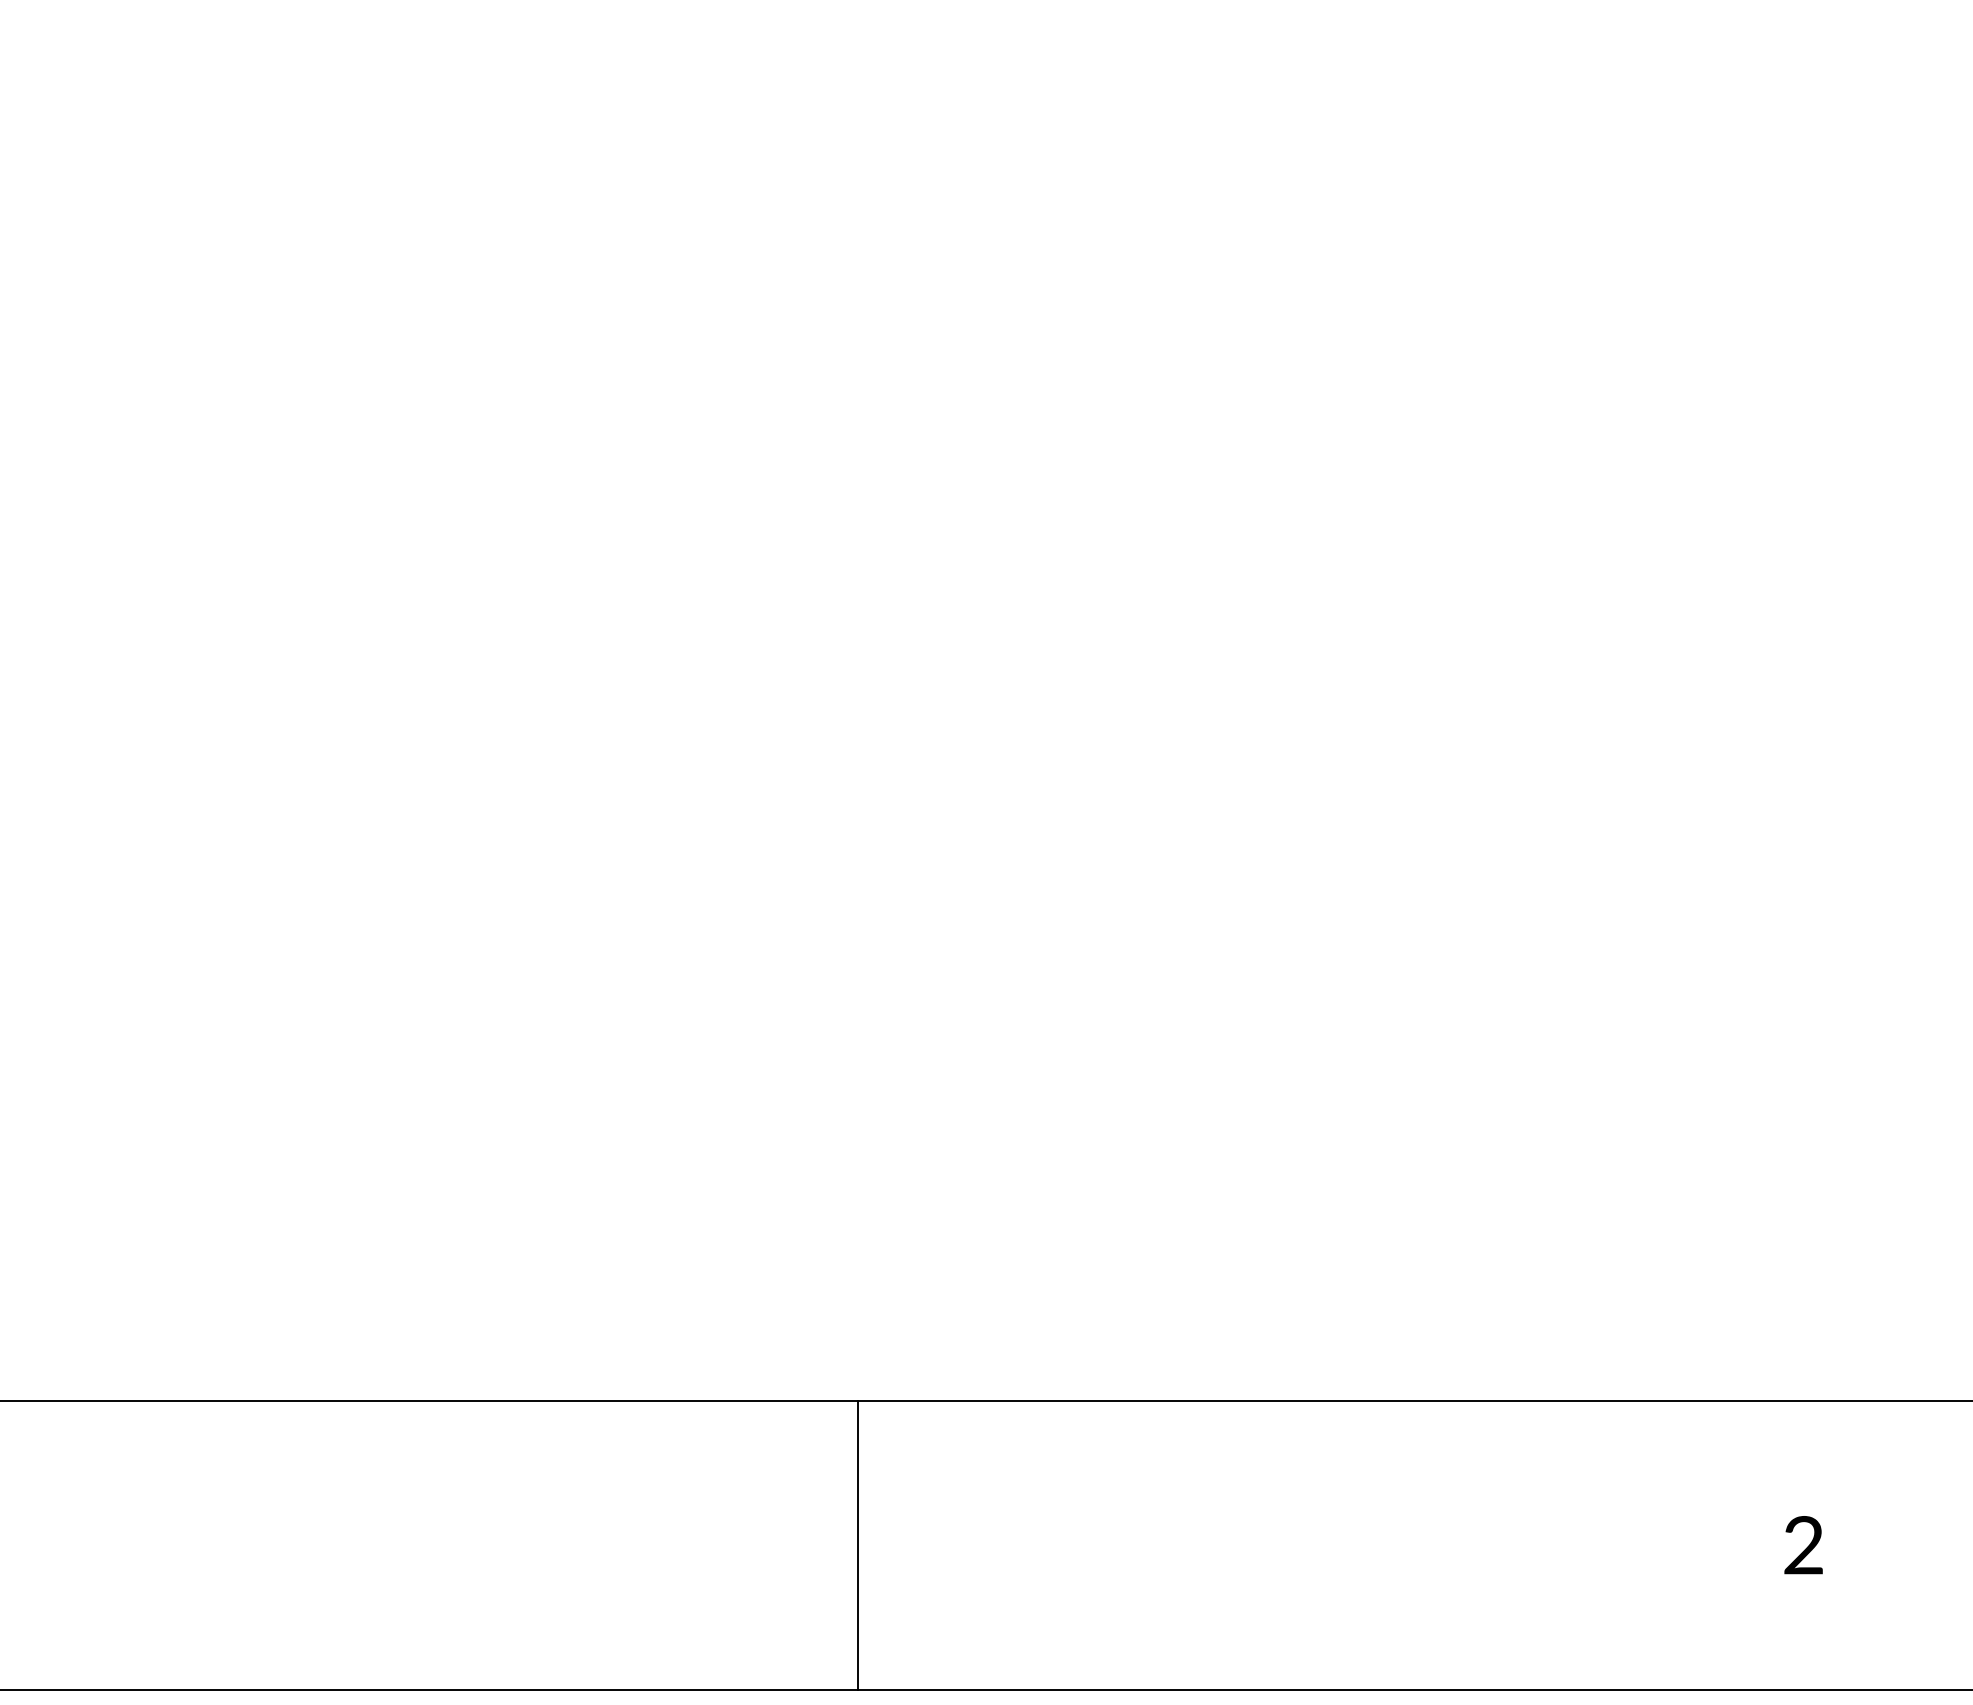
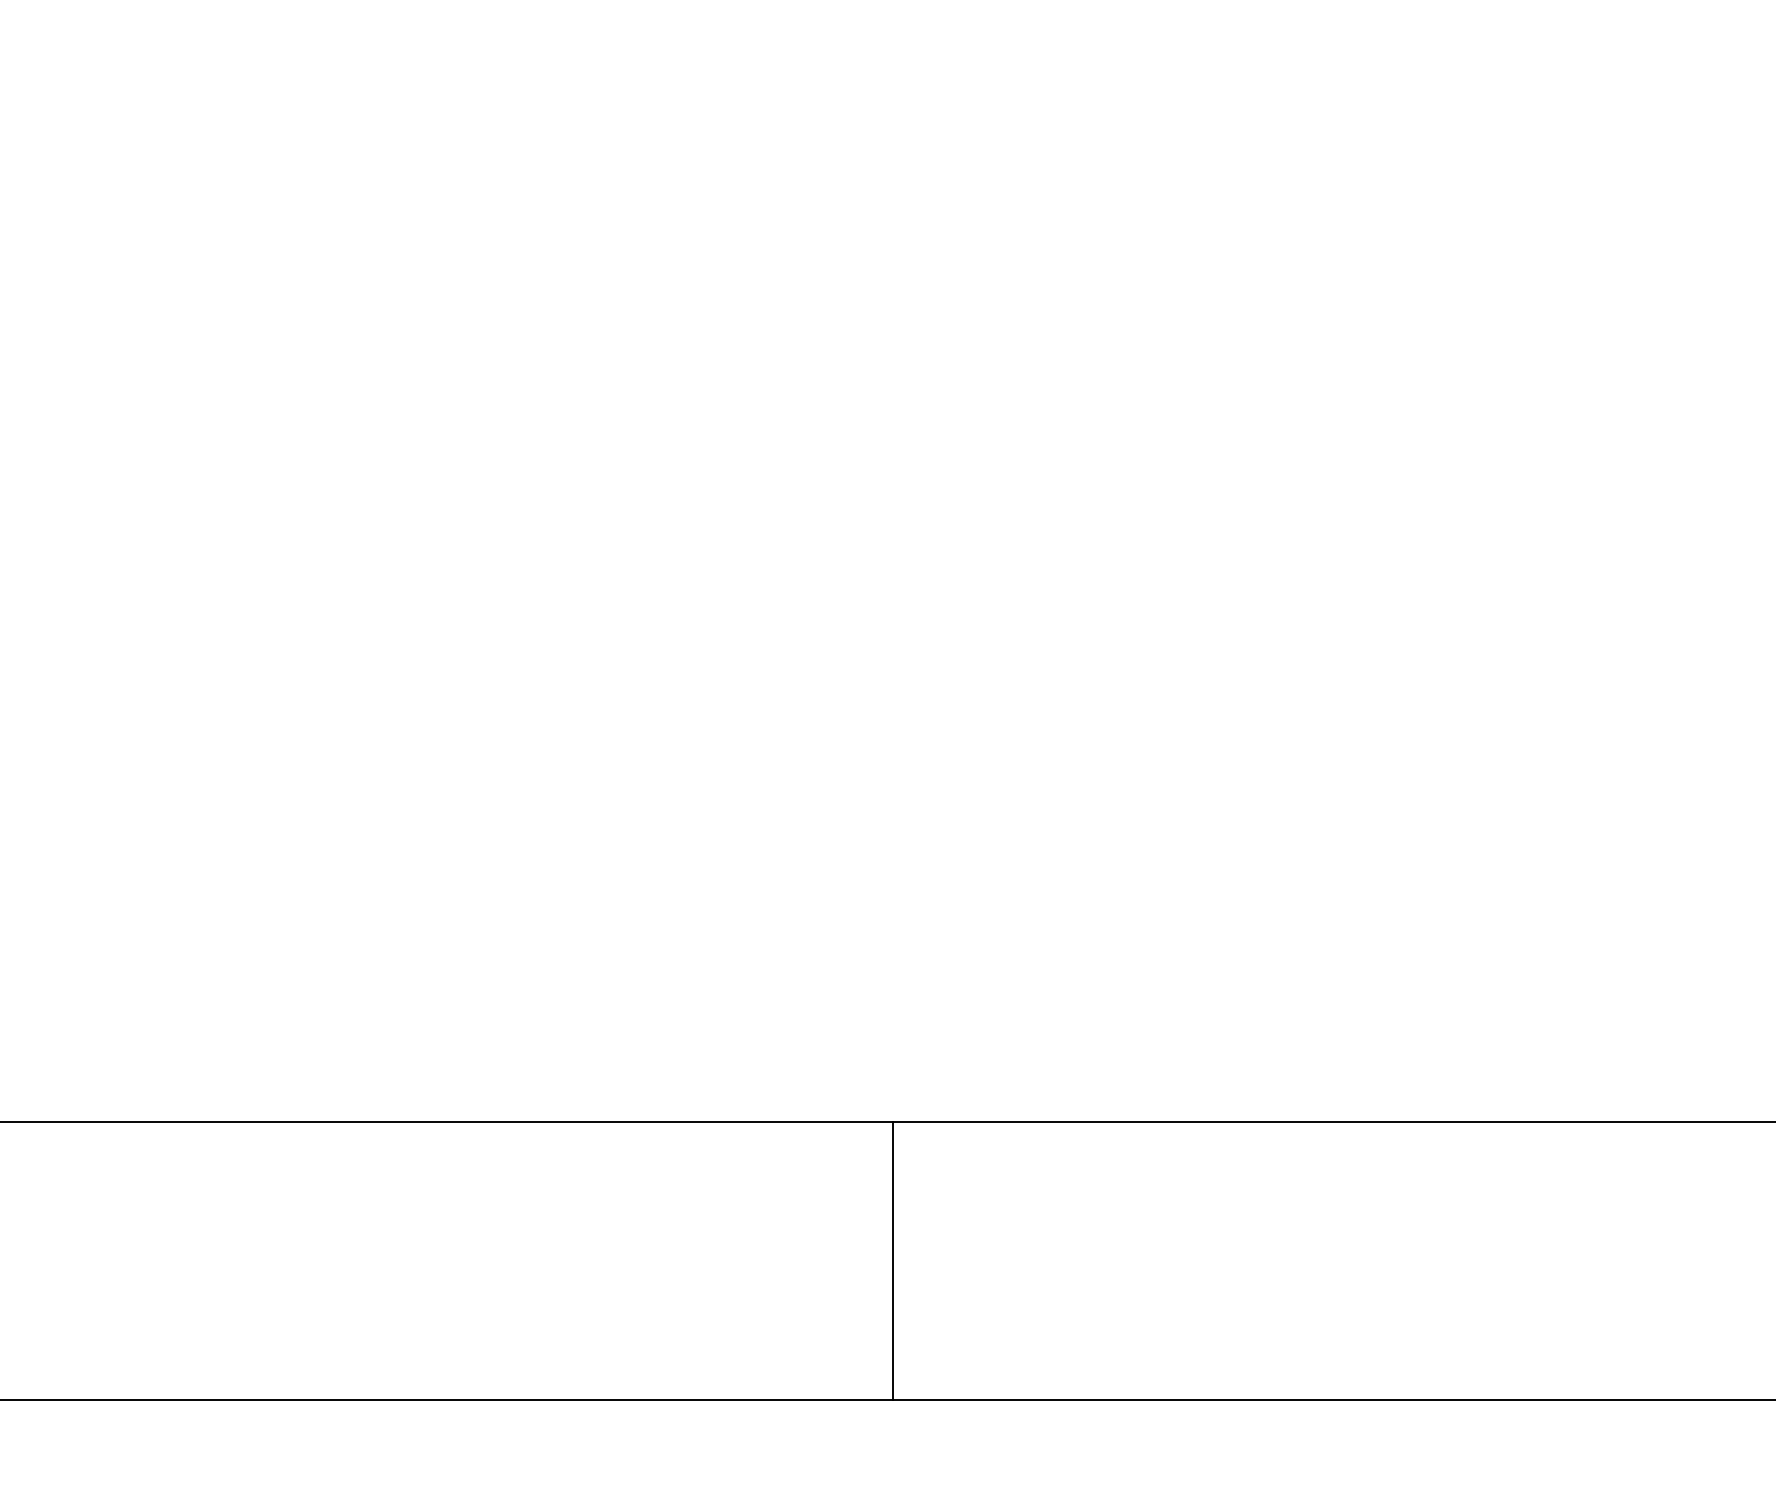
line: (857, 1545) -> (892, 1260), moved

